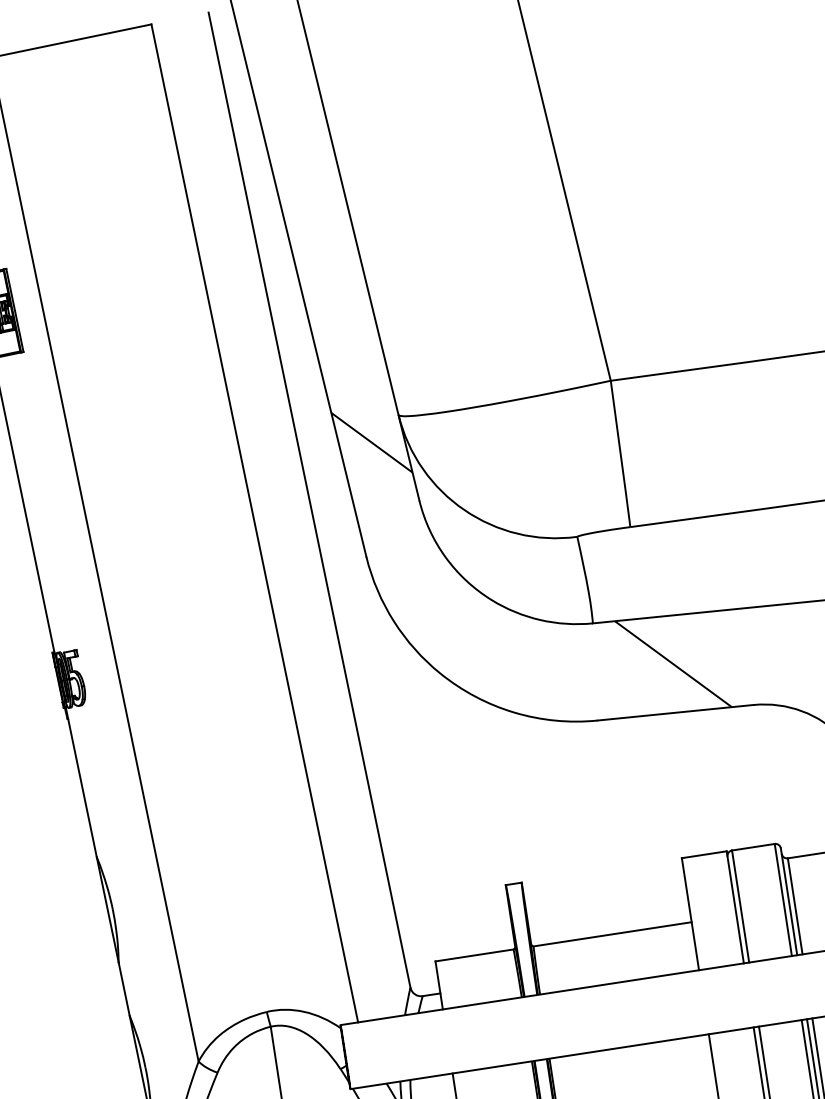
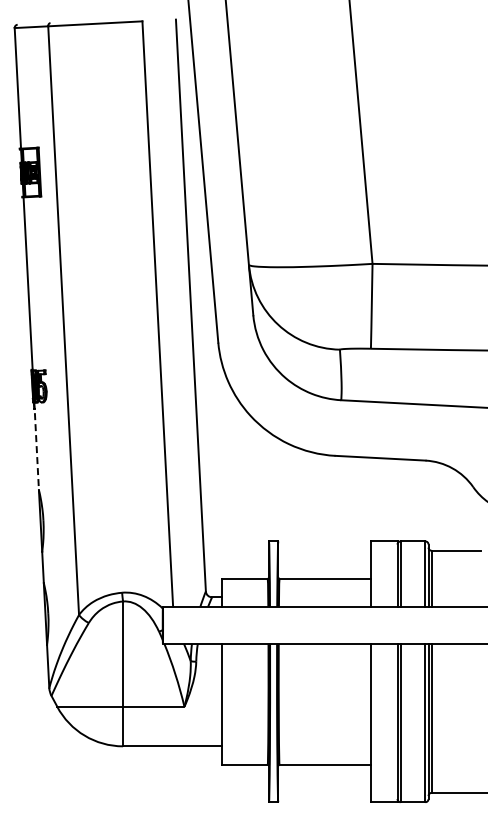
hatch: (530, 559) -> (311, 358), removed
line: (81, 783) -> (36, 446), solid -> dashed

